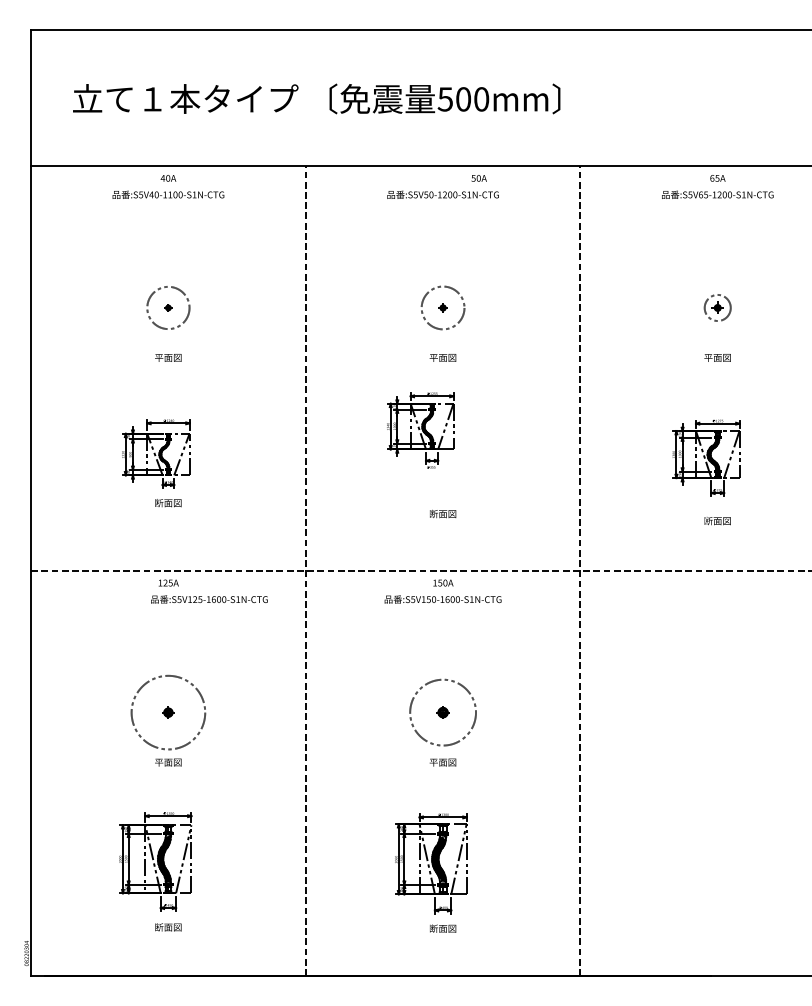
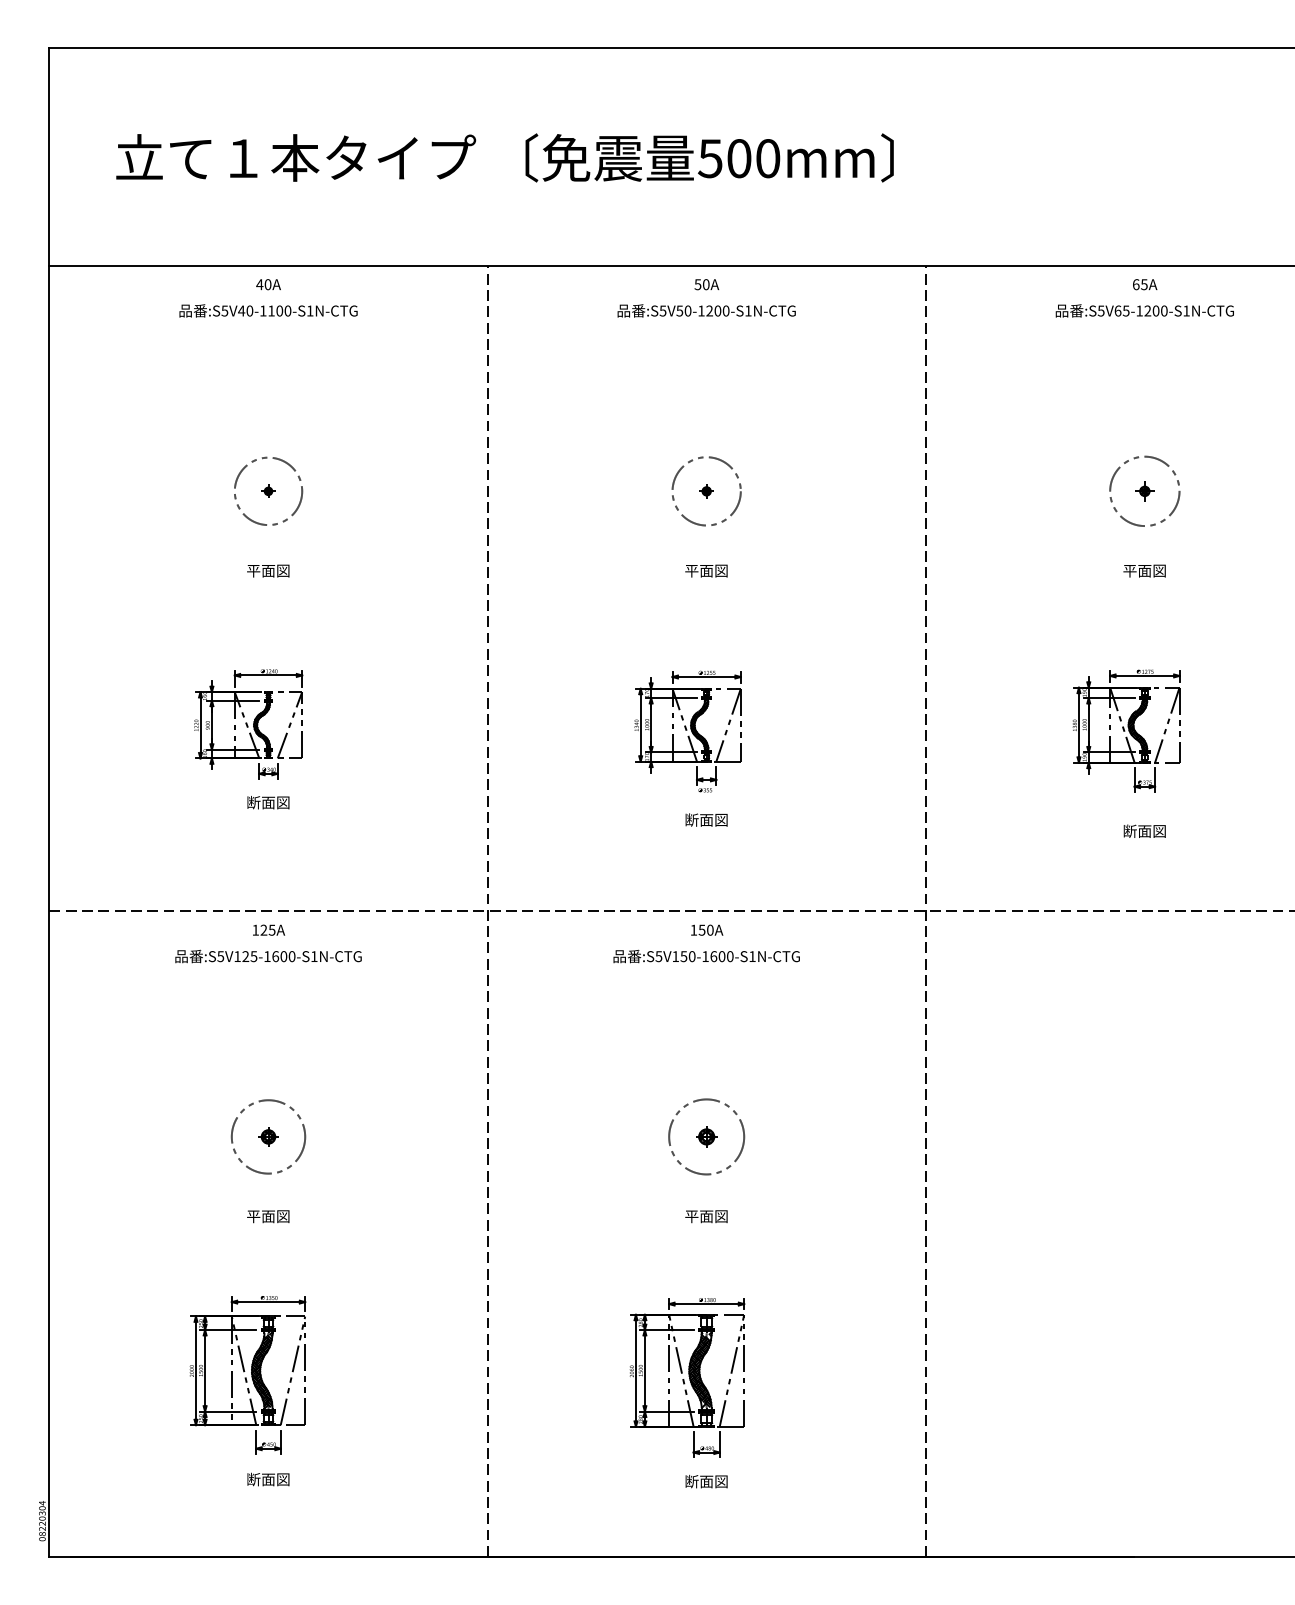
text: (478, 178) -> (705, 284), moved
circle: (717, 307) -> (1144, 490), size x1.67
part: (420, 430) -> (688, 731), moved
text: (209, 599) -> (268, 956), moved
circle: (168, 712) -> (268, 1136), size x0.62
circle: (442, 712) -> (705, 1136), size x0.71

